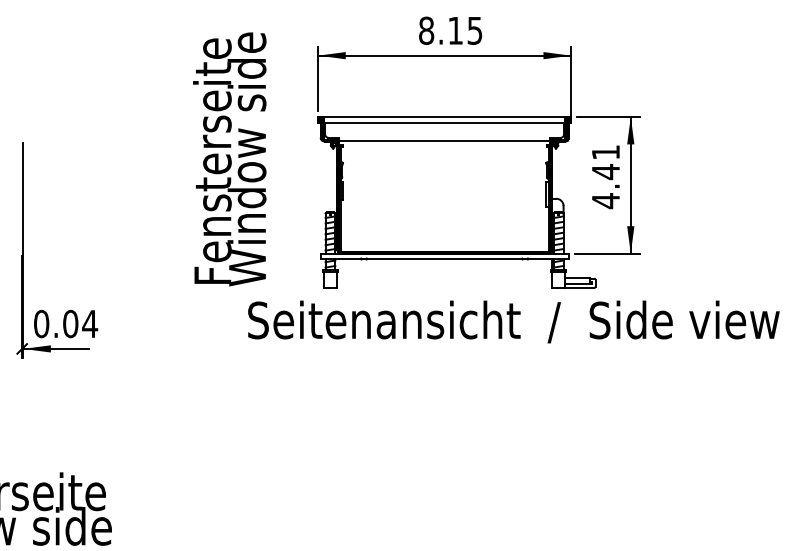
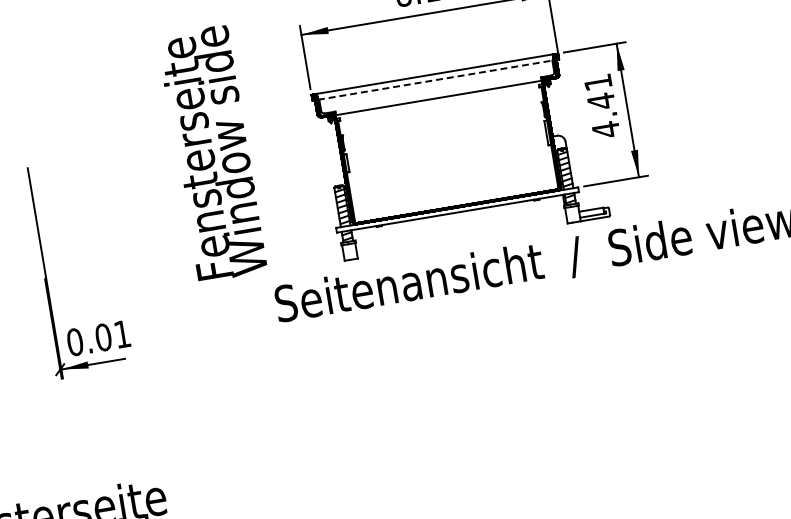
line: (444, 123) -> (435, 80), solid -> dashed
text: (229, 159) -> (212, 154), moved
text: (90, 323) -> (122, 333), 0.04 -> 0.01

